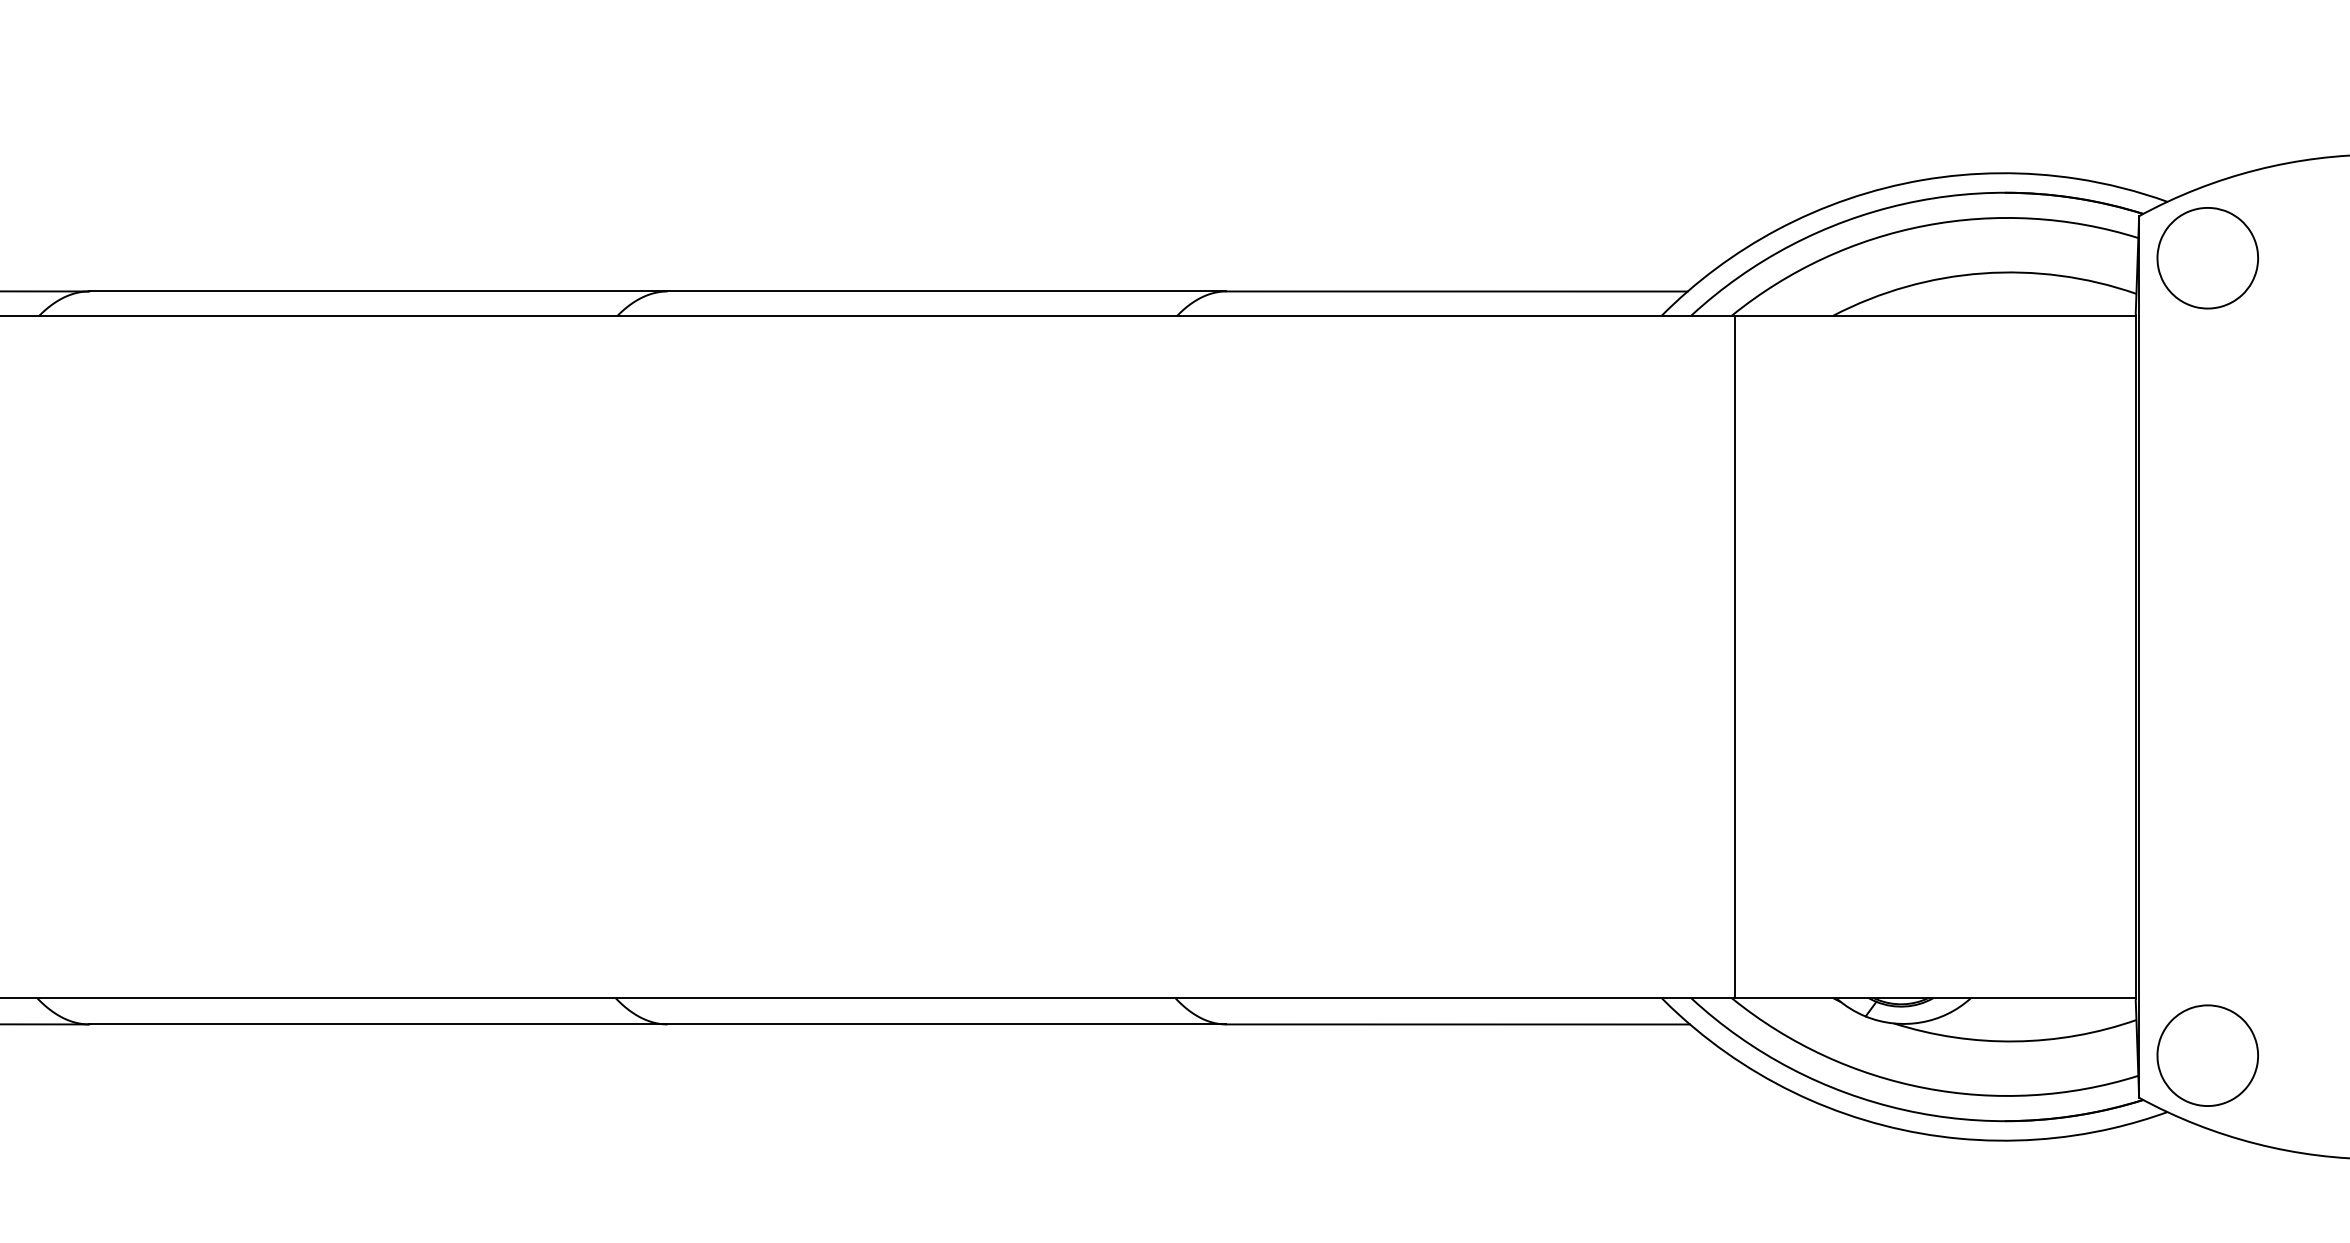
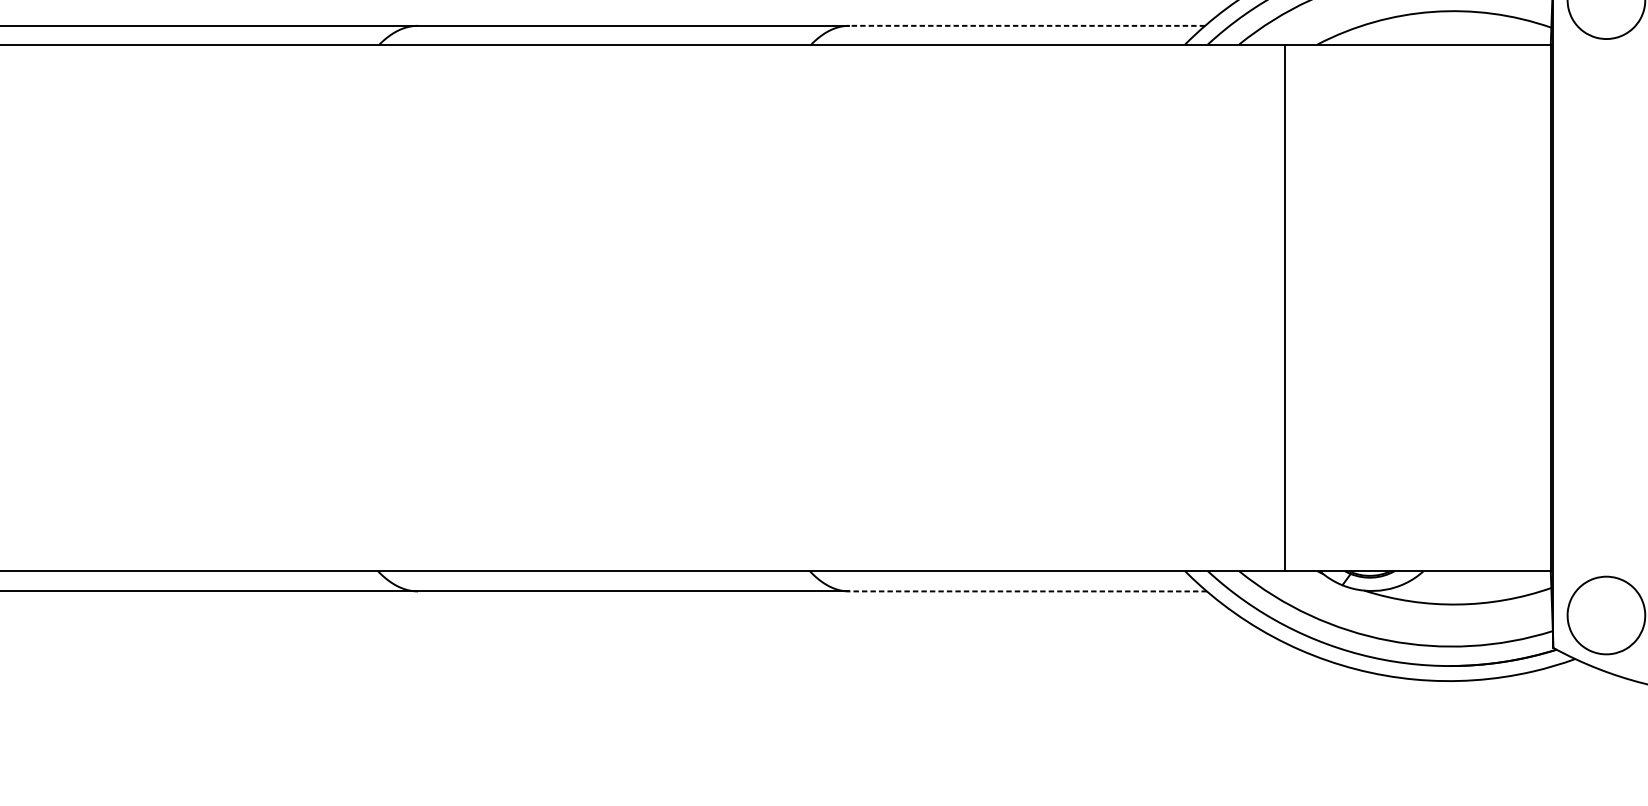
line: (1456, 291) -> (1026, 25), solid -> dashed
line: (1735, 656) -> (1285, 307), moved
line: (1458, 1024) -> (1028, 591), solid -> dashed

